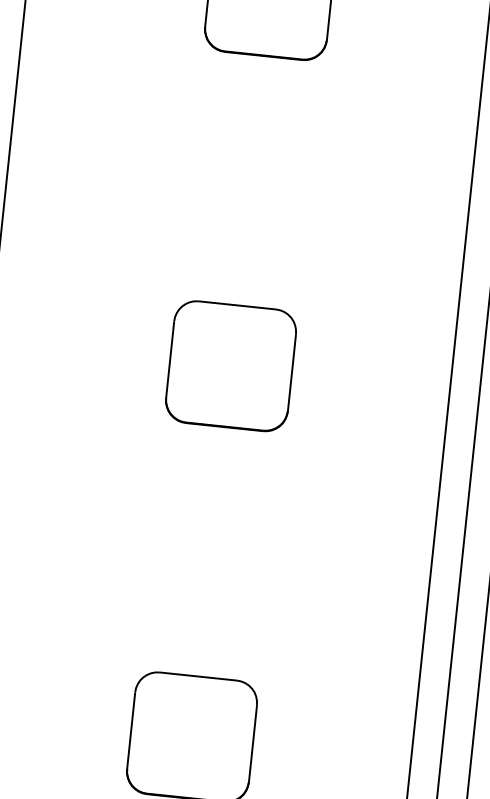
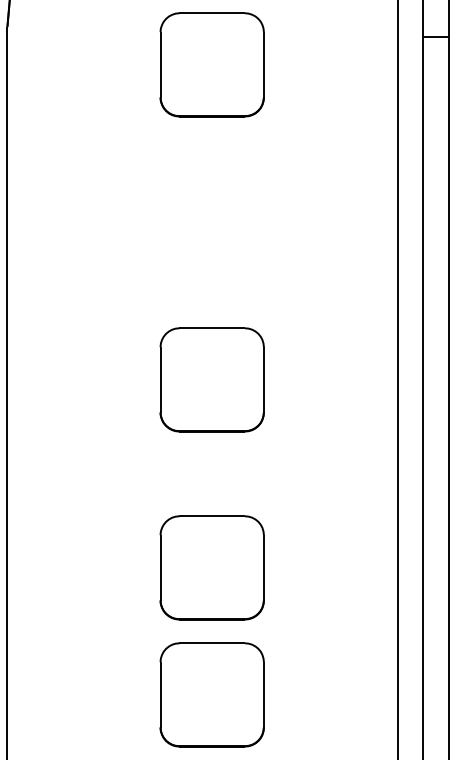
part: (206, 587) -> (211, 567), added

